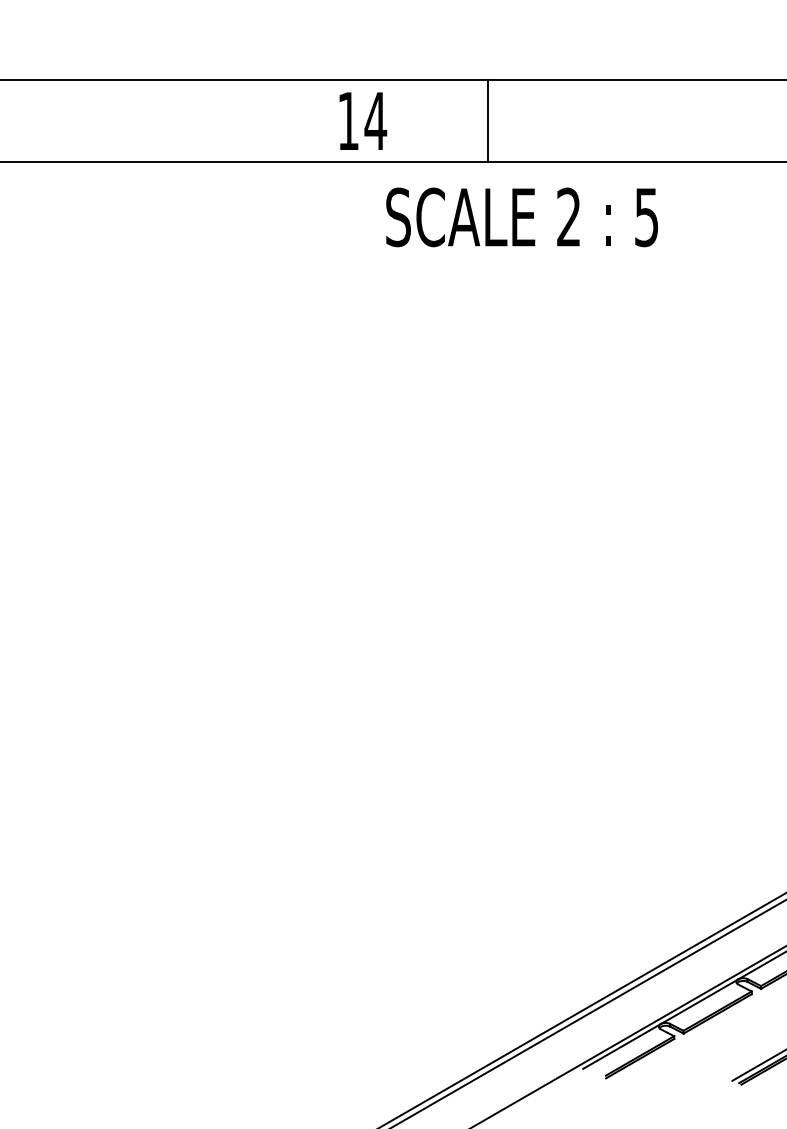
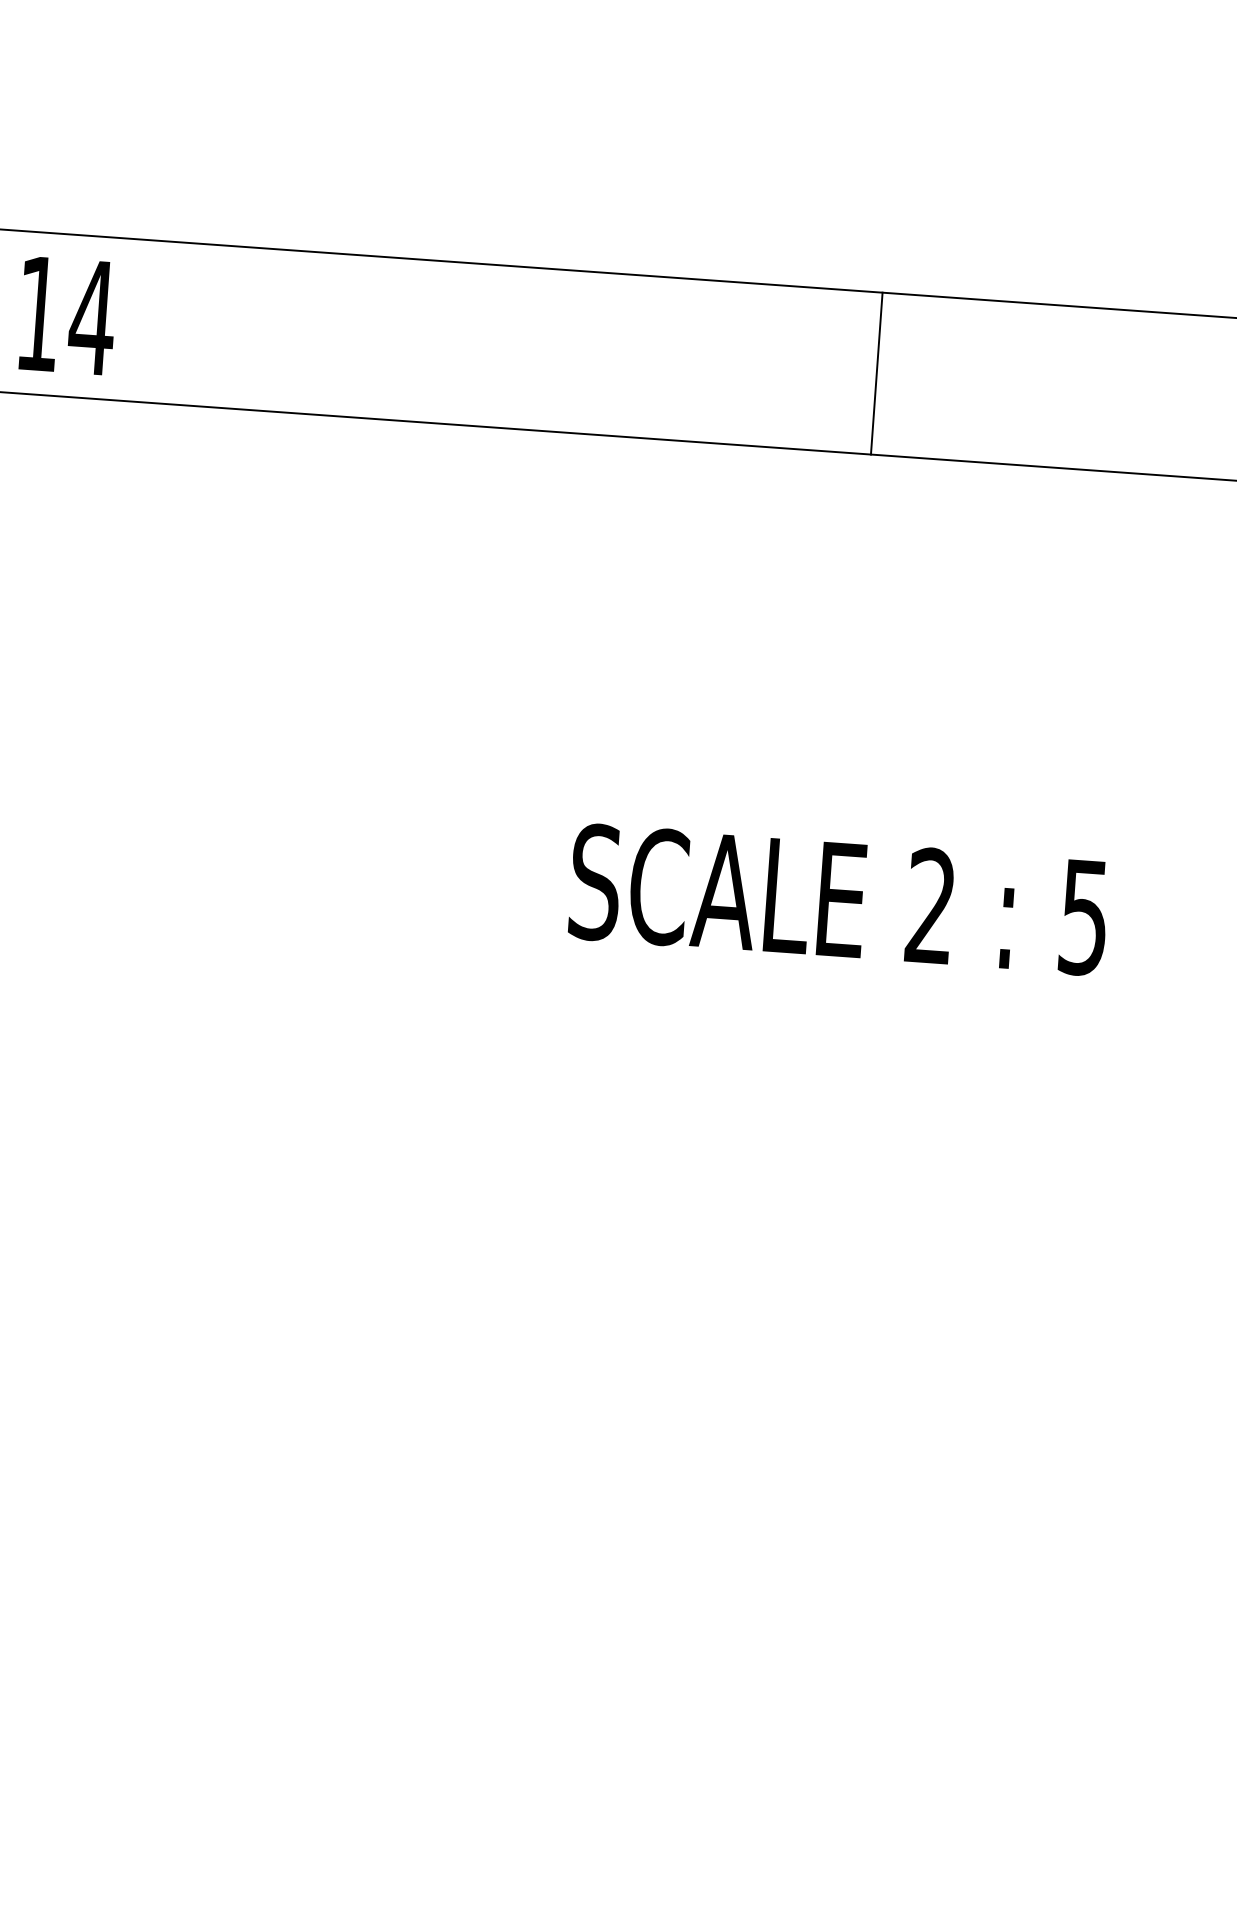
text: (363, 120) -> (68, 314), moved
line: (488, 120) -> (877, 372), moved
text: (522, 217) -> (839, 900), moved

